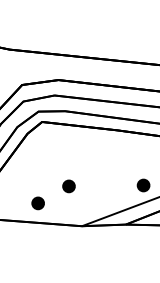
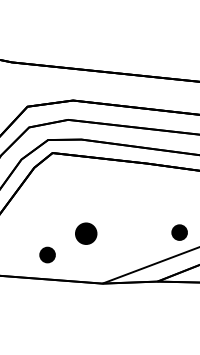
part: (68, 186) -> (85, 233), size x1.4

